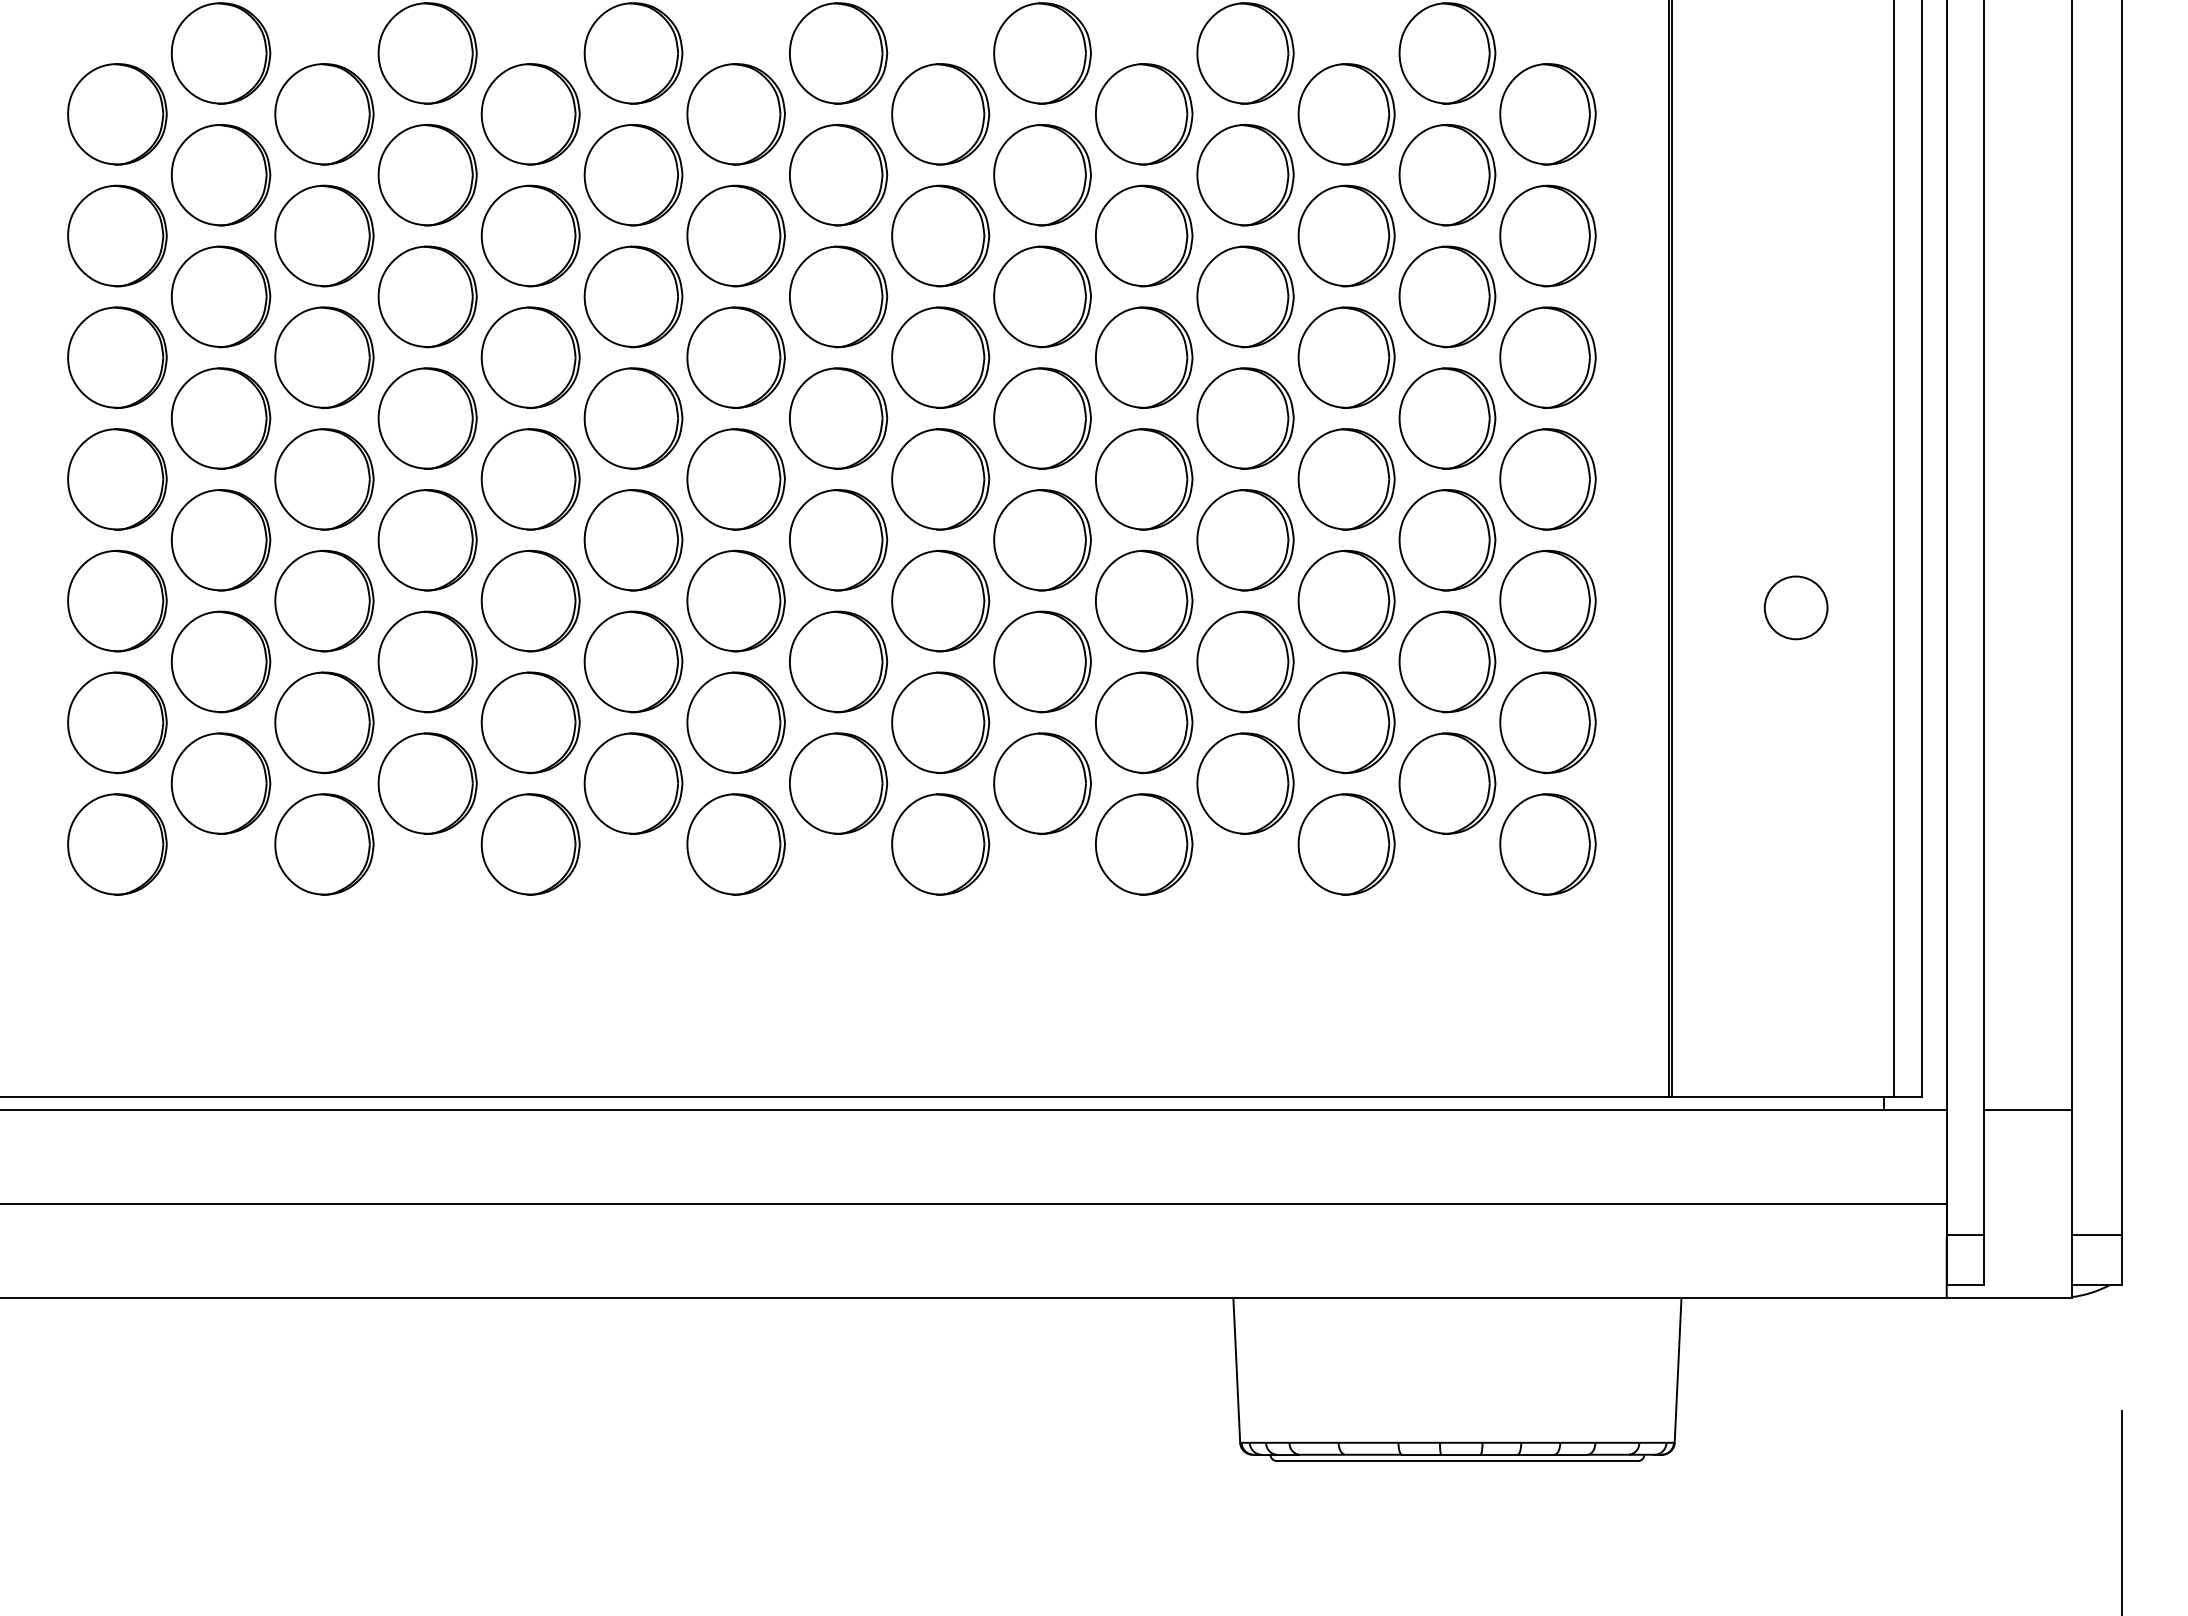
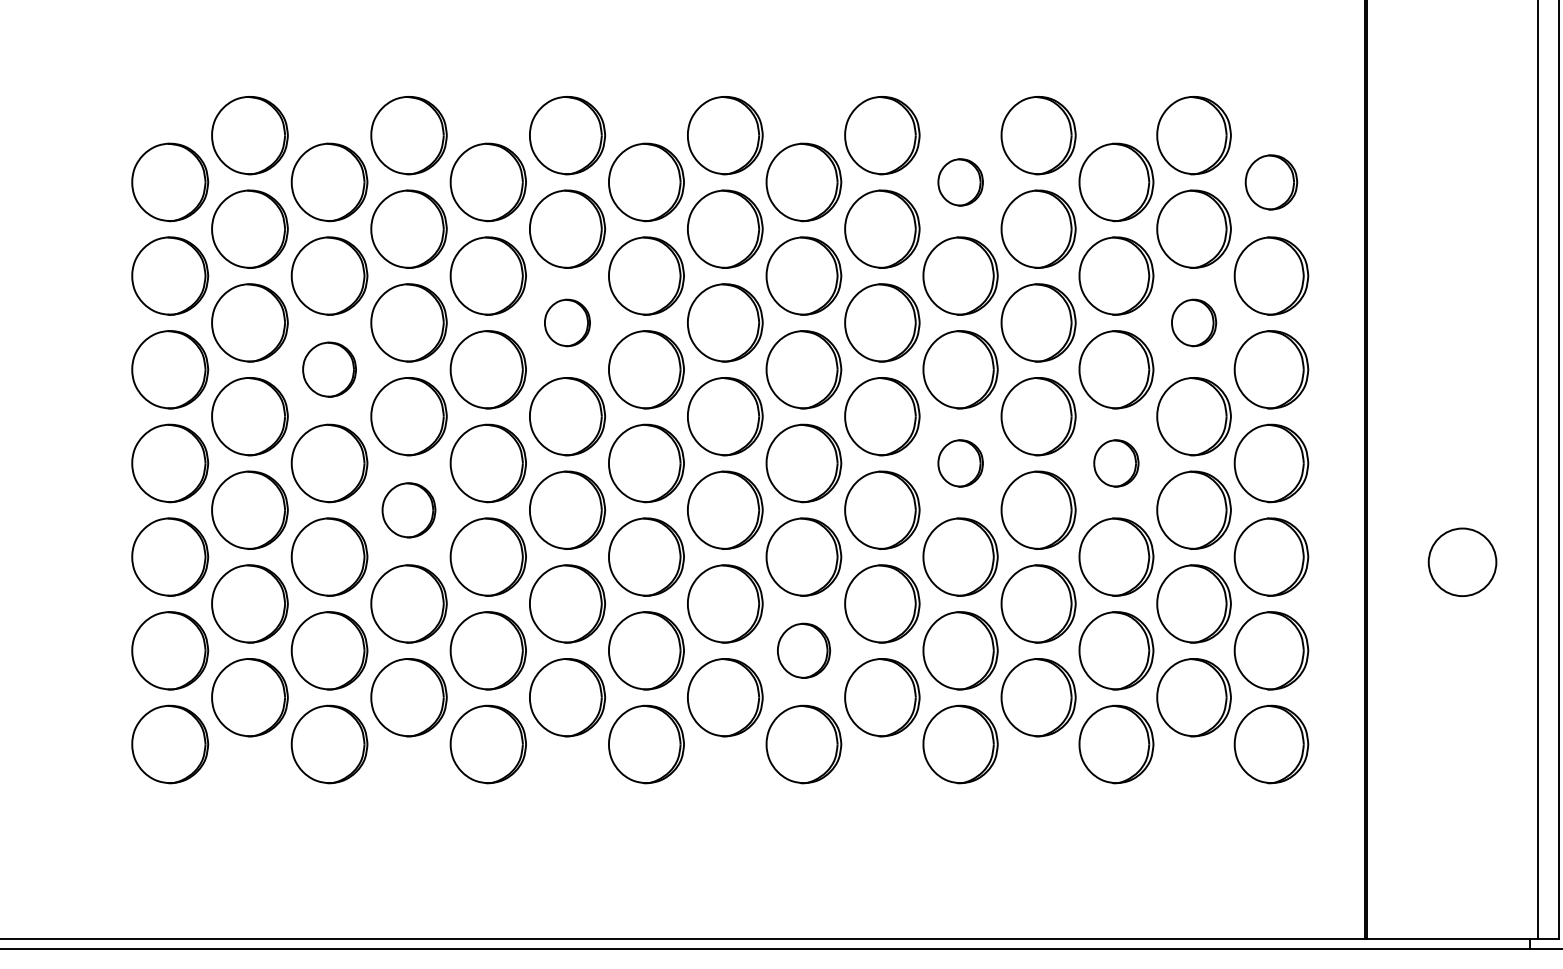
part: (1144, 114) -> (960, 182), size x0.6
part: (1547, 114) -> (1271, 182), size x0.7
part: (633, 296) -> (567, 322), size x0.6
part: (1447, 296) -> (1194, 322), size x0.6
part: (324, 357) -> (329, 369), size x0.7
part: (1144, 479) -> (960, 463), size x0.6
part: (1346, 479) -> (1116, 463), size x0.6
part: (427, 540) -> (408, 510), size x0.7
circle: (1795, 607) -> (1461, 562), size x1.4
part: (940, 722) -> (803, 650), size x0.7

